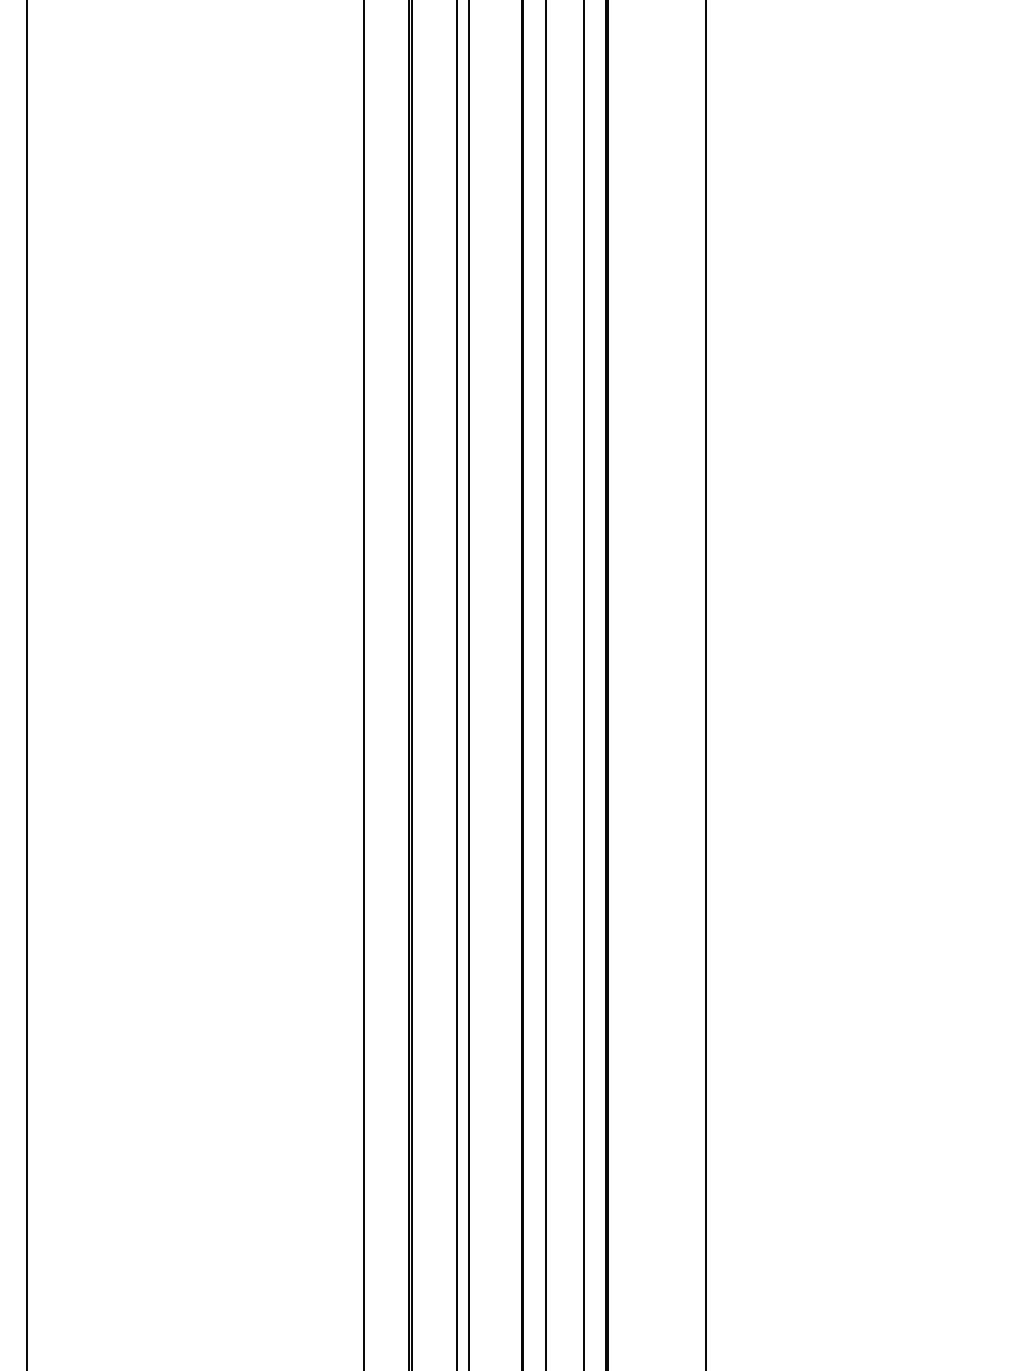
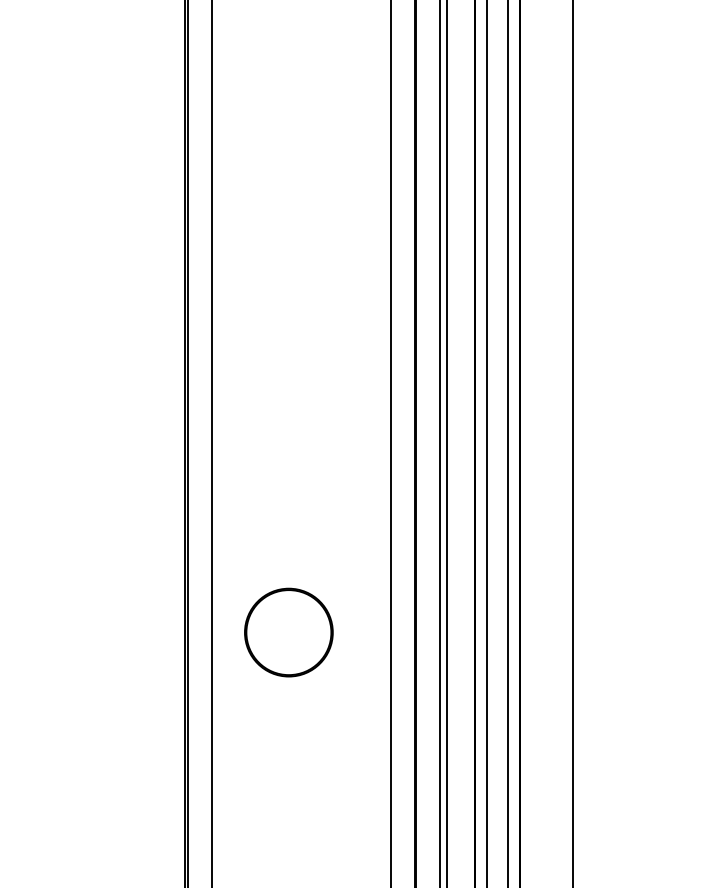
part: (171, 922) -> (288, 632), added

